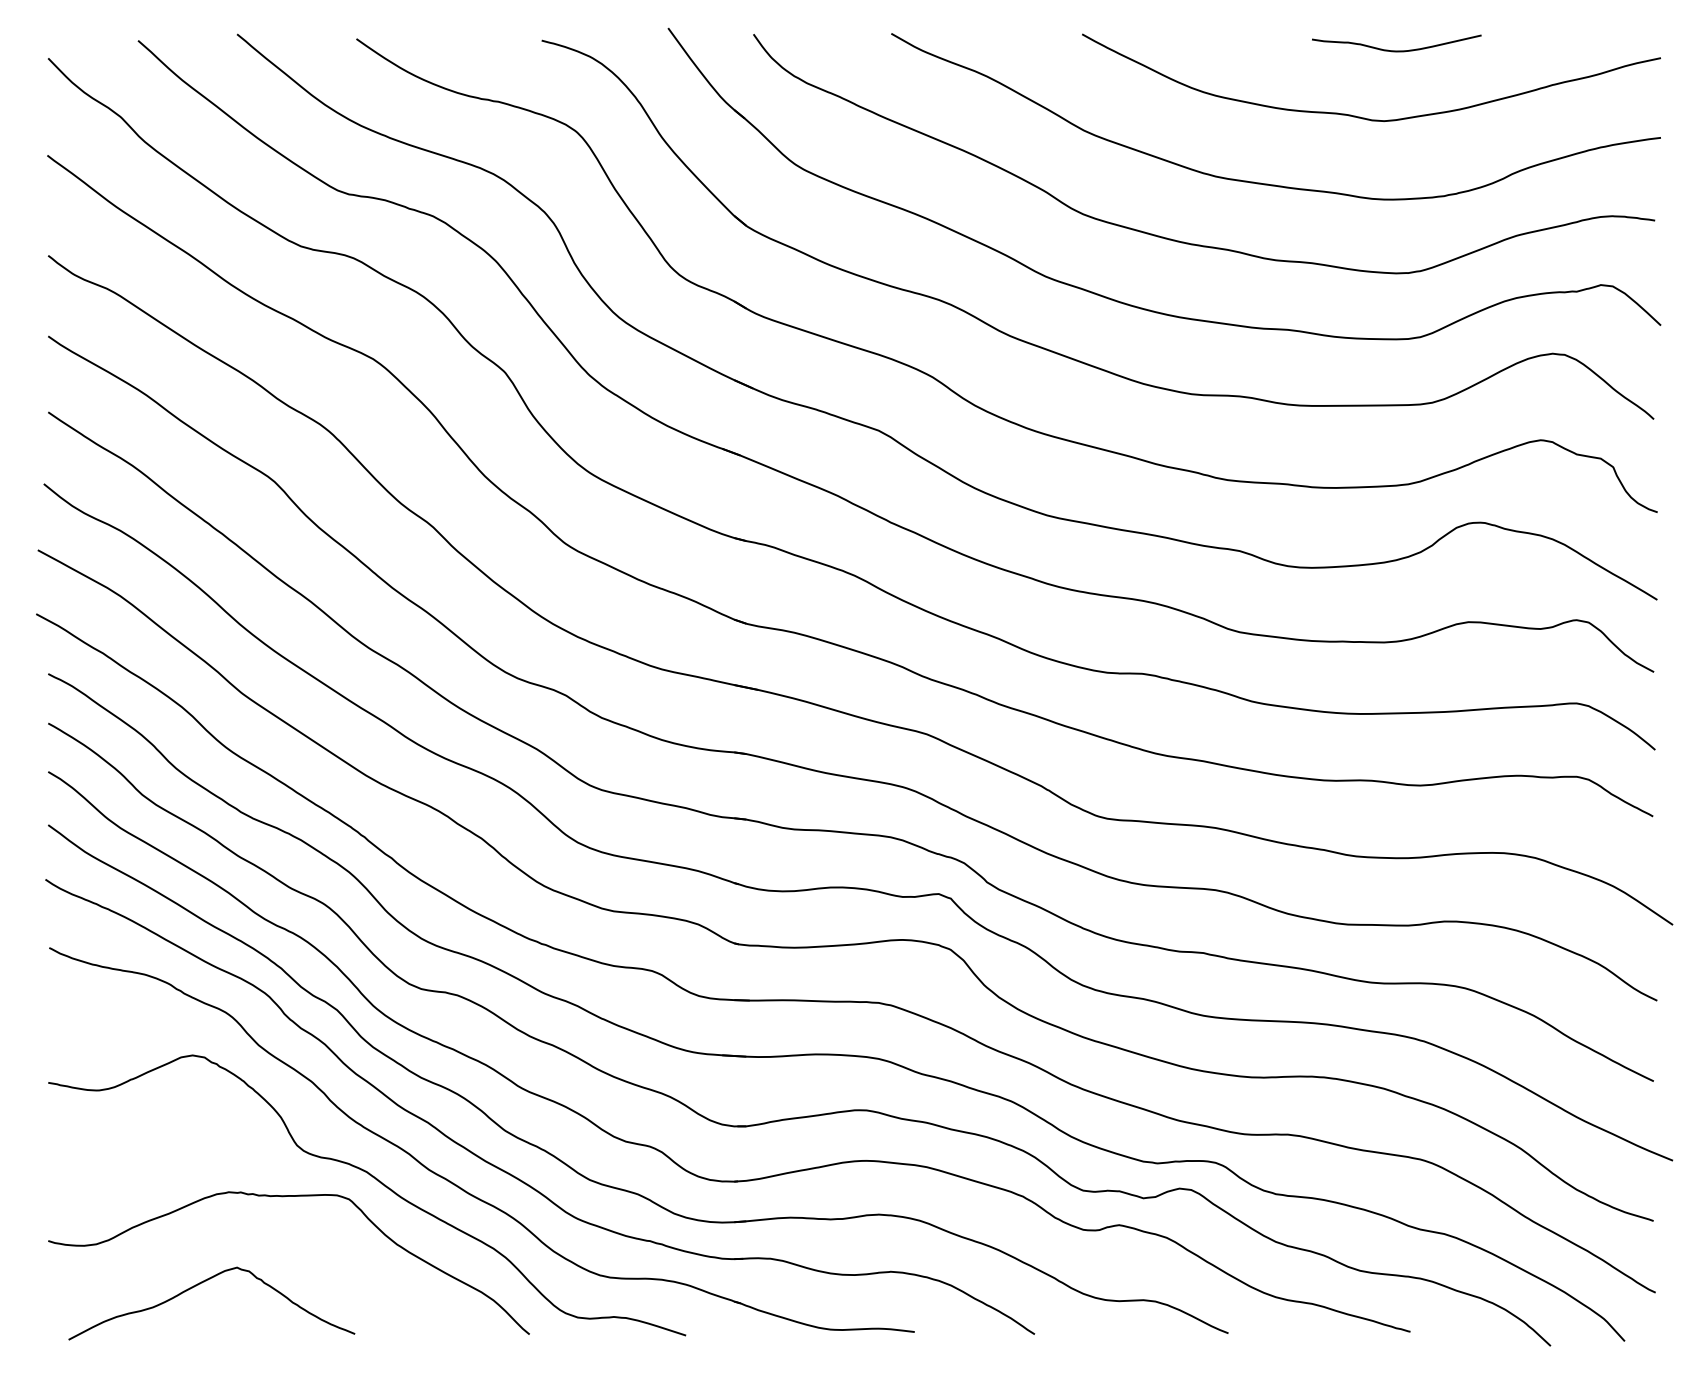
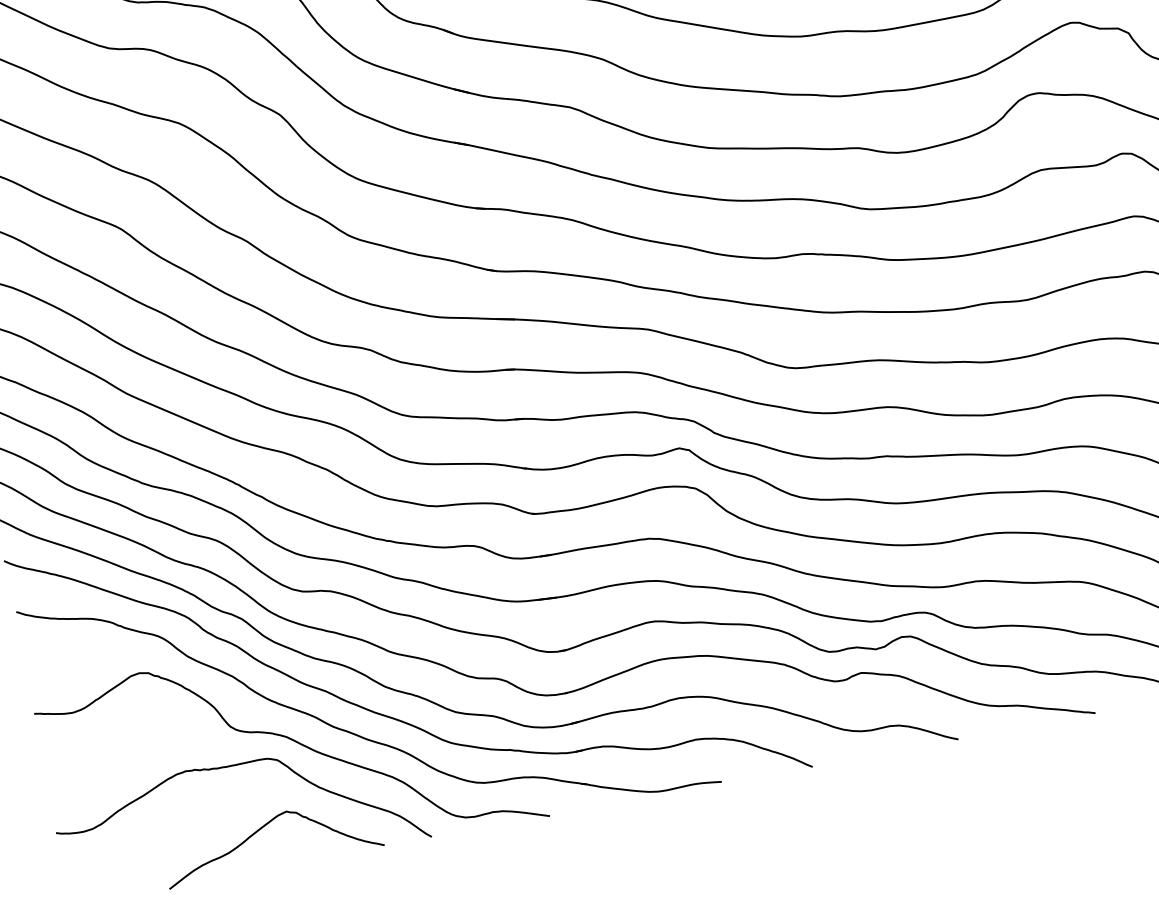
curve: (202, 1283) -> (262, 828), moved

